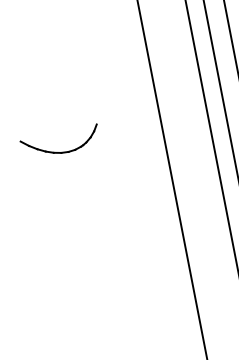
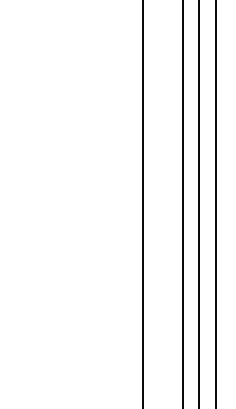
part: (60, 151) -> (52, 95), removed

